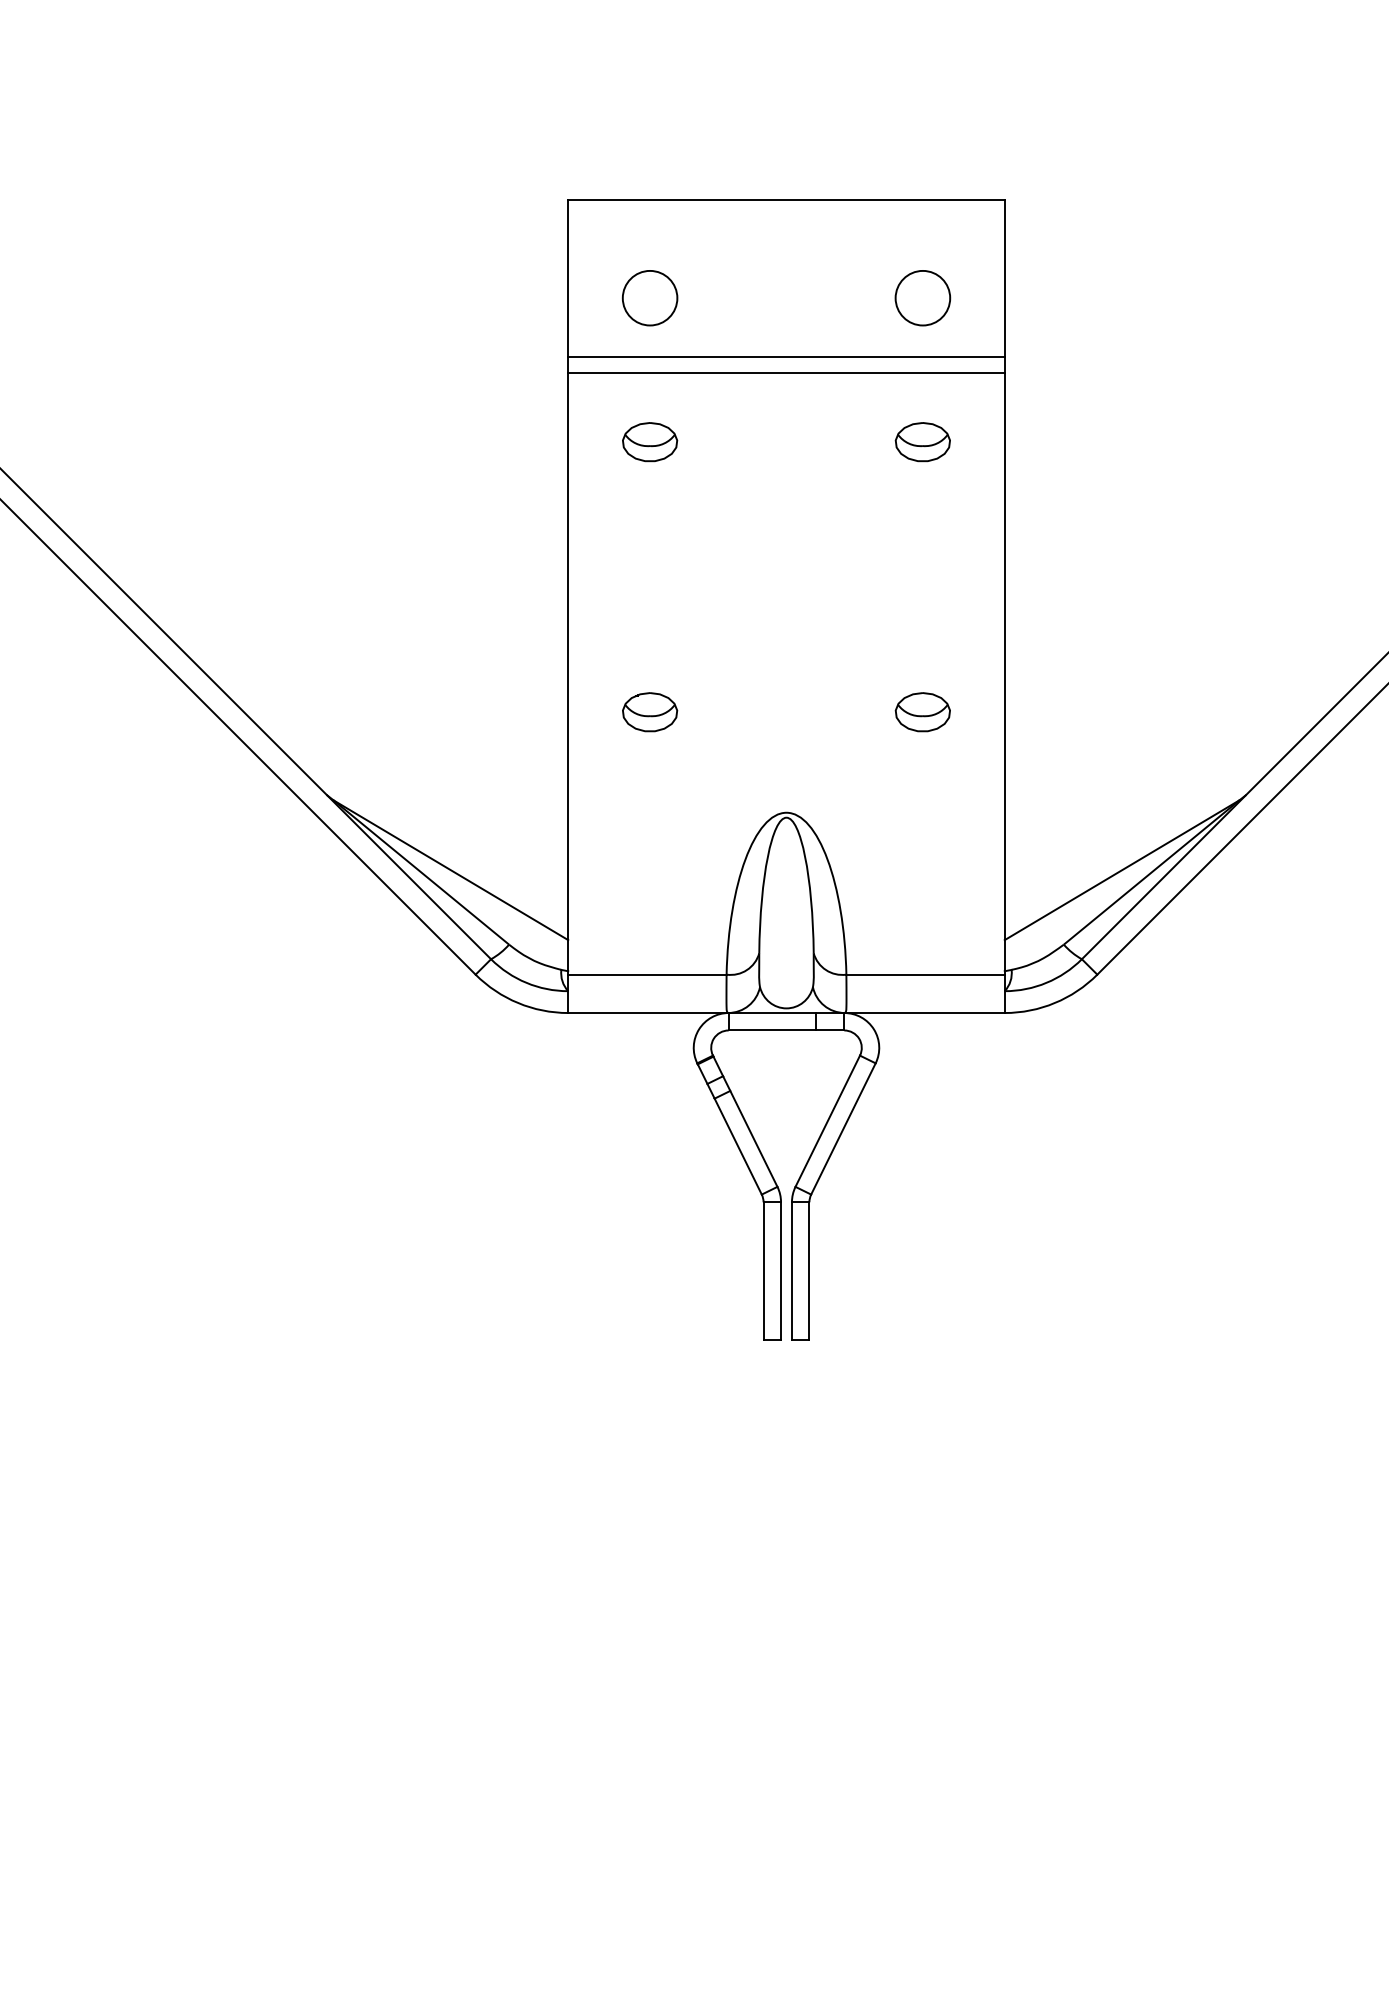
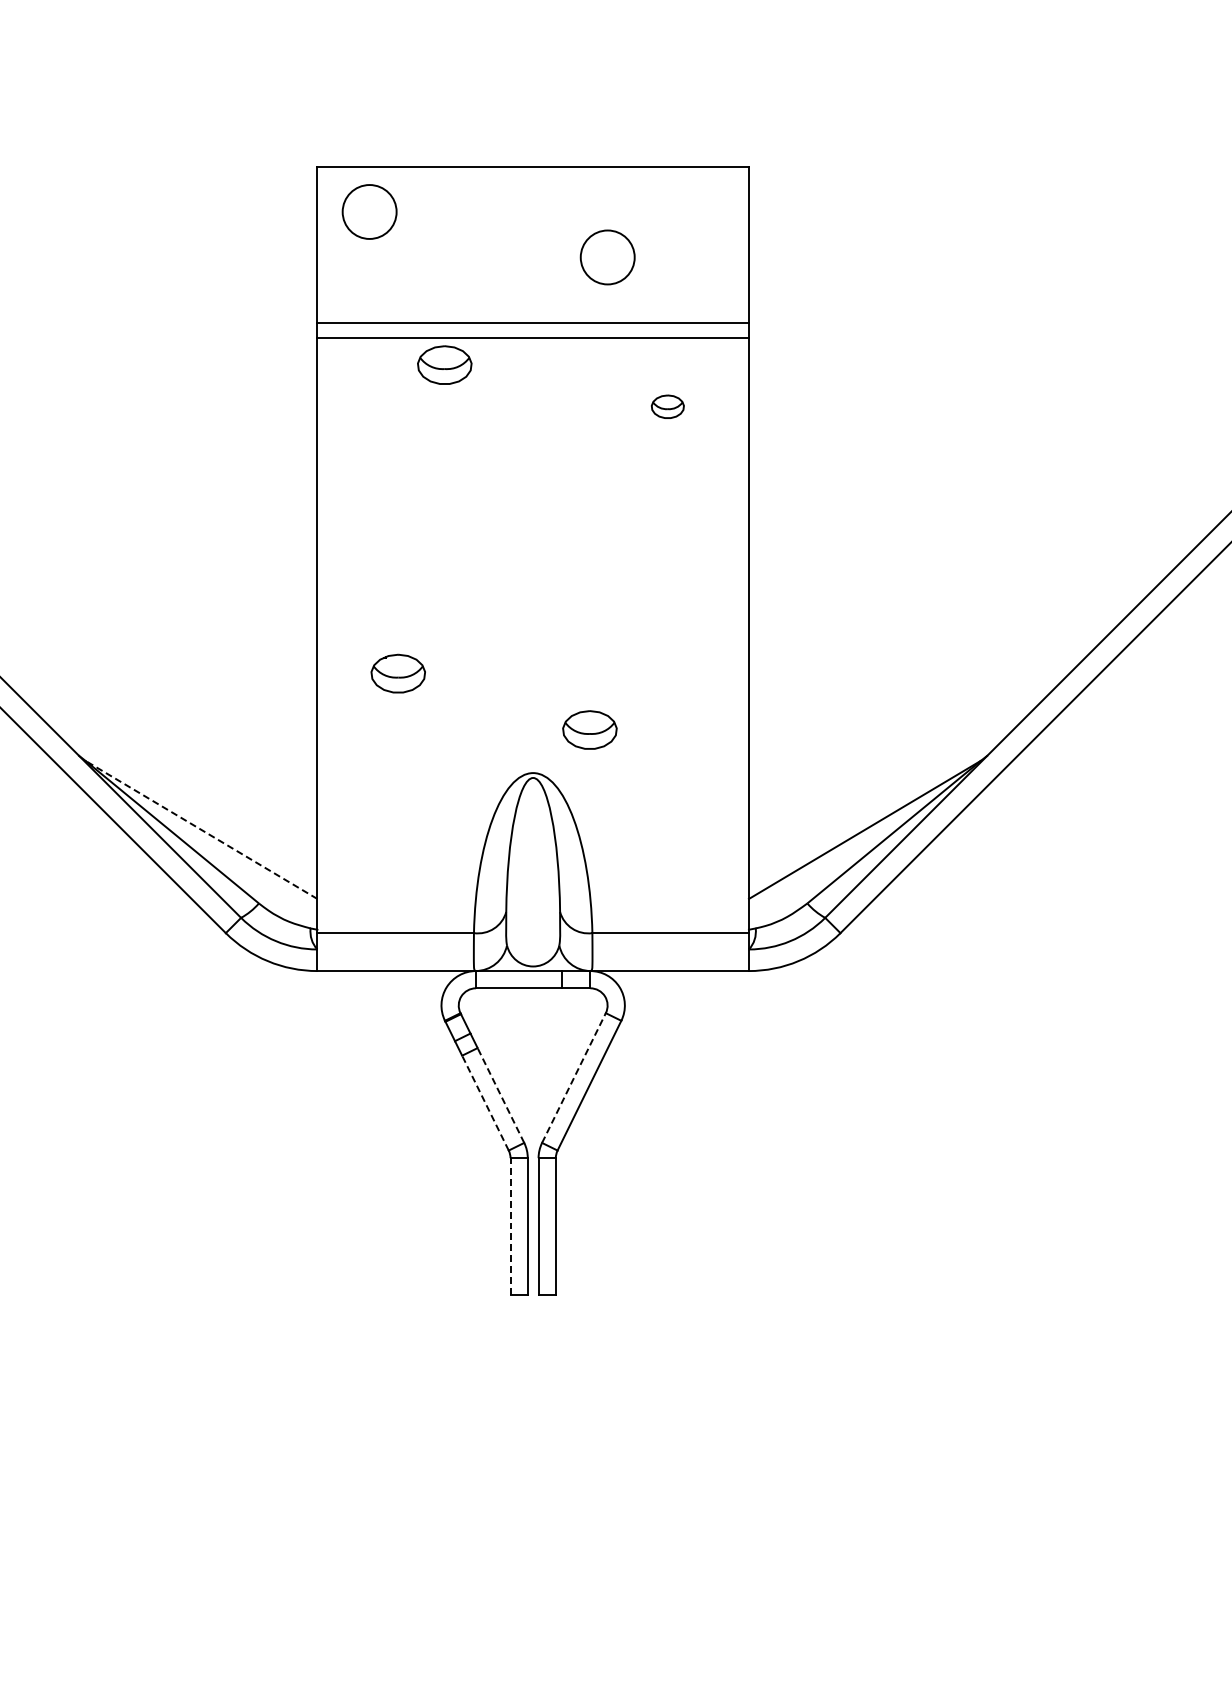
circle: (649, 298) -> (369, 212), moved
circle: (922, 298) -> (607, 257), moved
part: (650, 442) -> (445, 365), moved
part: (922, 442) -> (667, 407), size x0.6
part: (922, 712) -> (589, 730), moved
line: (450, 870) -> (201, 830), solid -> dashed
line: (827, 1120) -> (573, 1077), solid -> dashed
line: (753, 1138) -> (500, 1095), solid -> dashed
line: (738, 1146) -> (485, 1103), solid -> dashed
line: (763, 1270) -> (510, 1225), solid -> dashed

